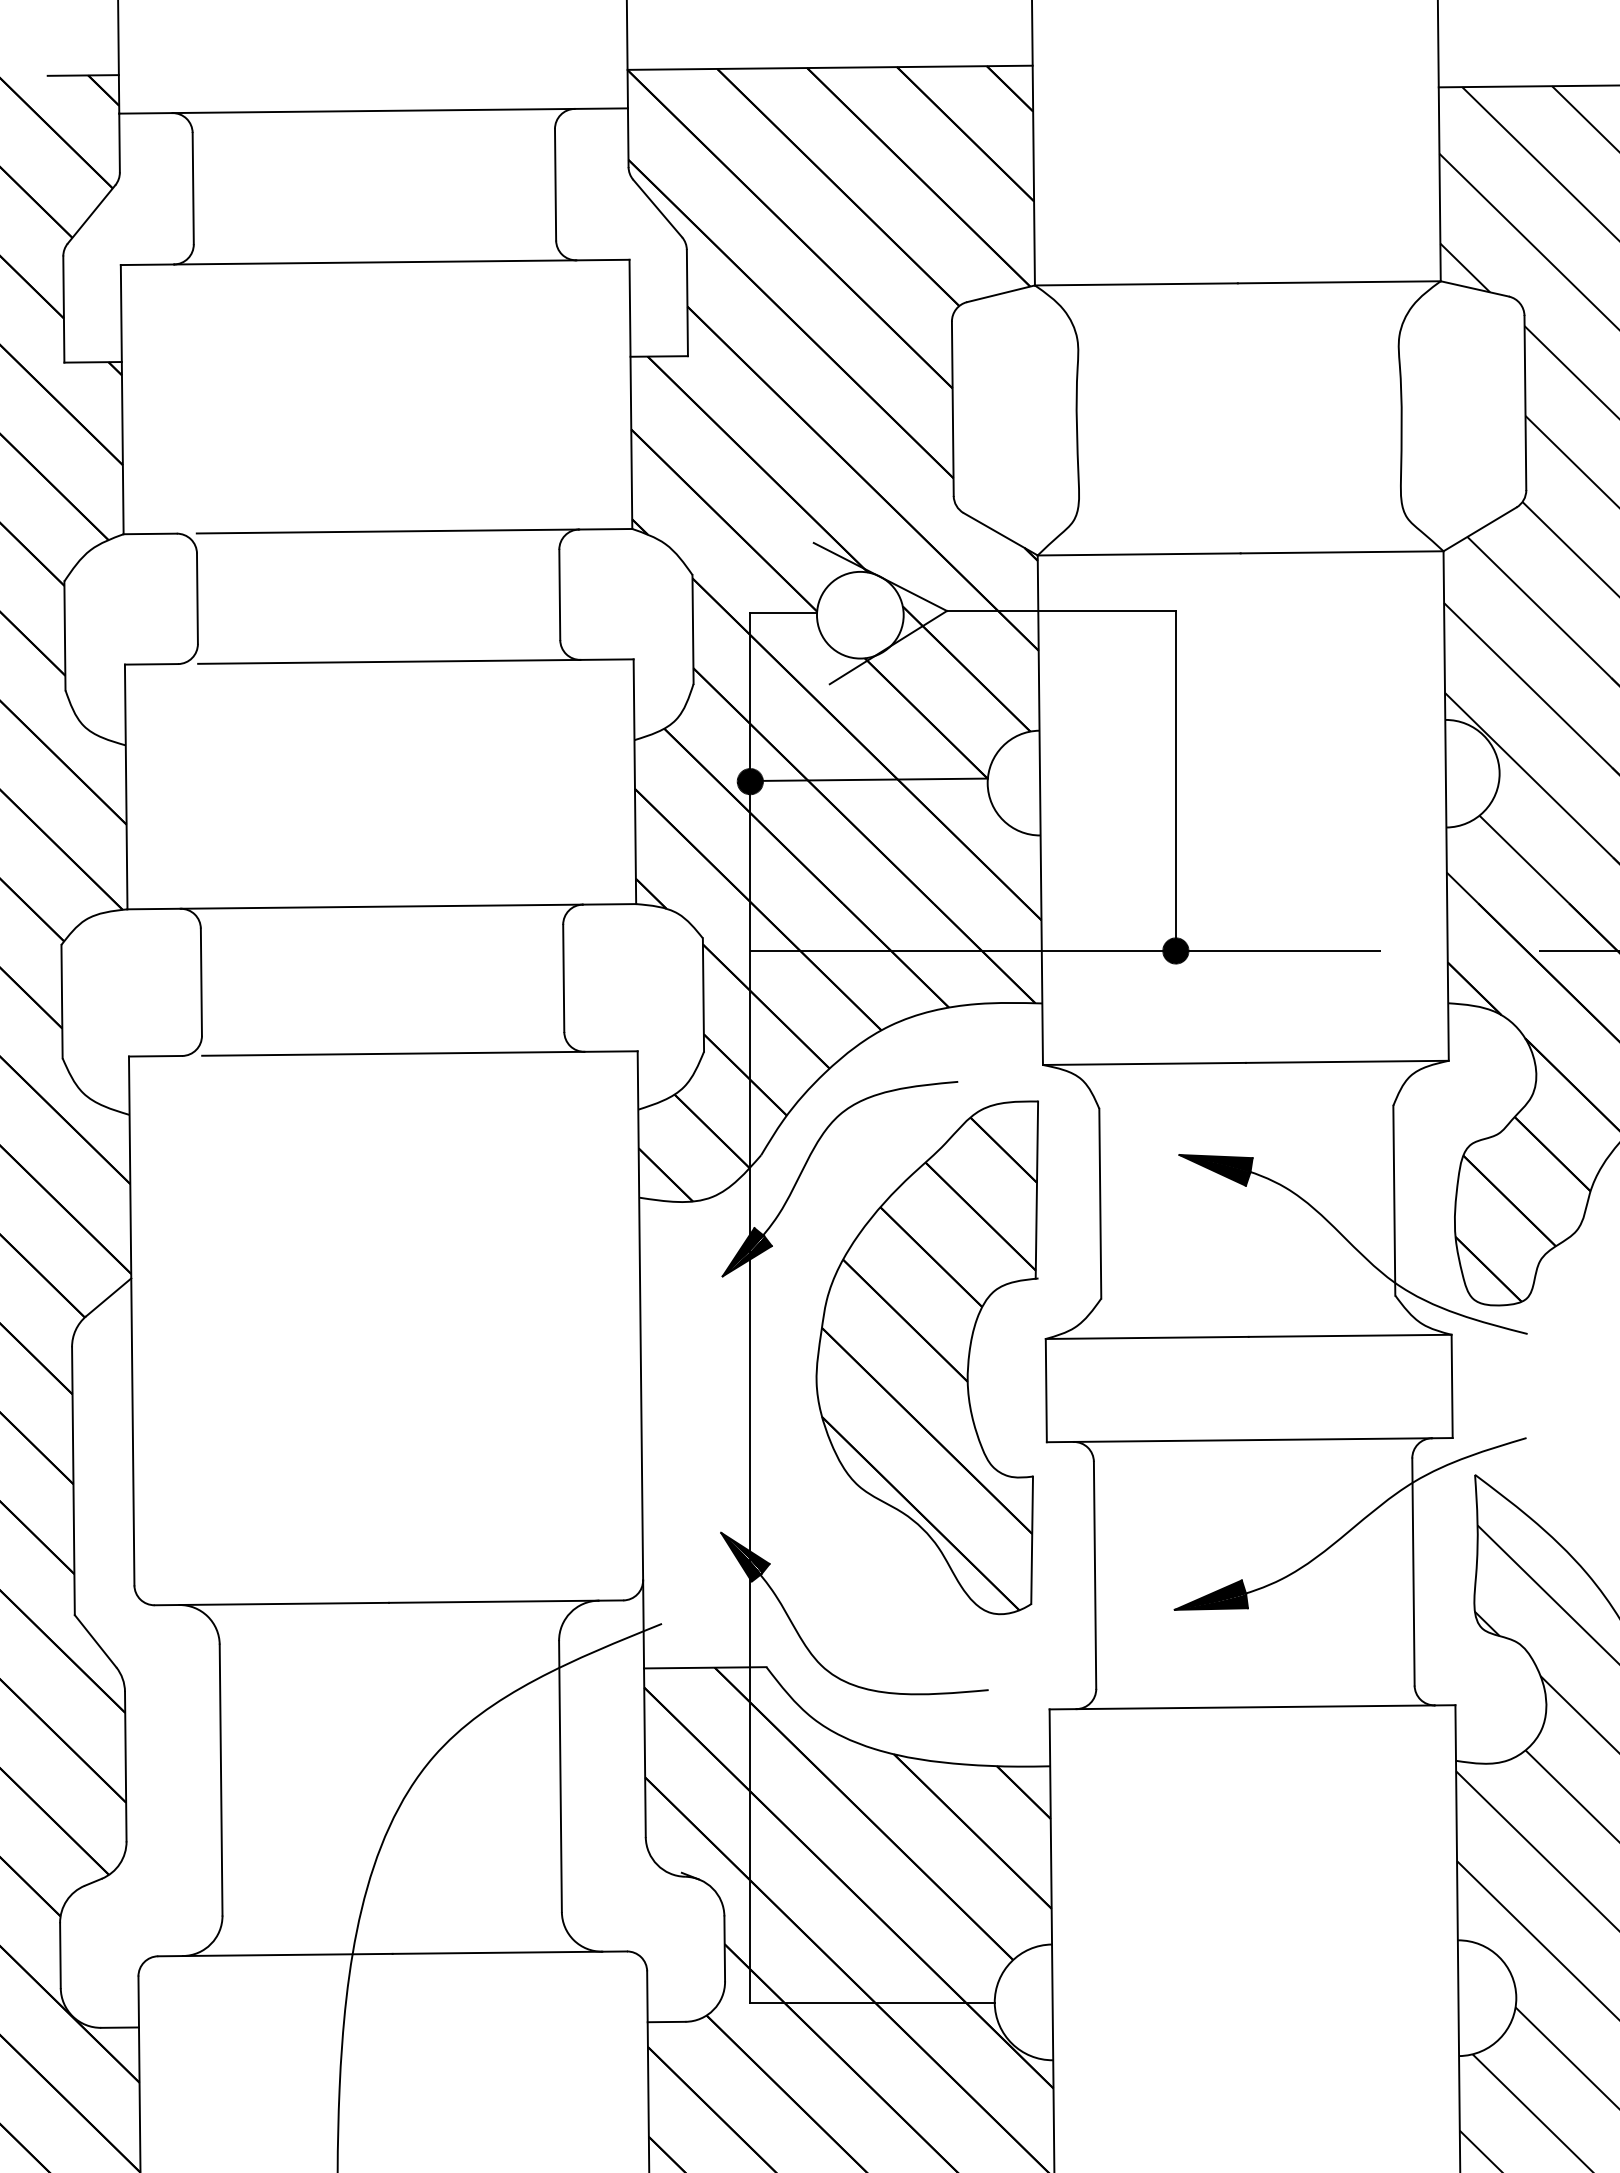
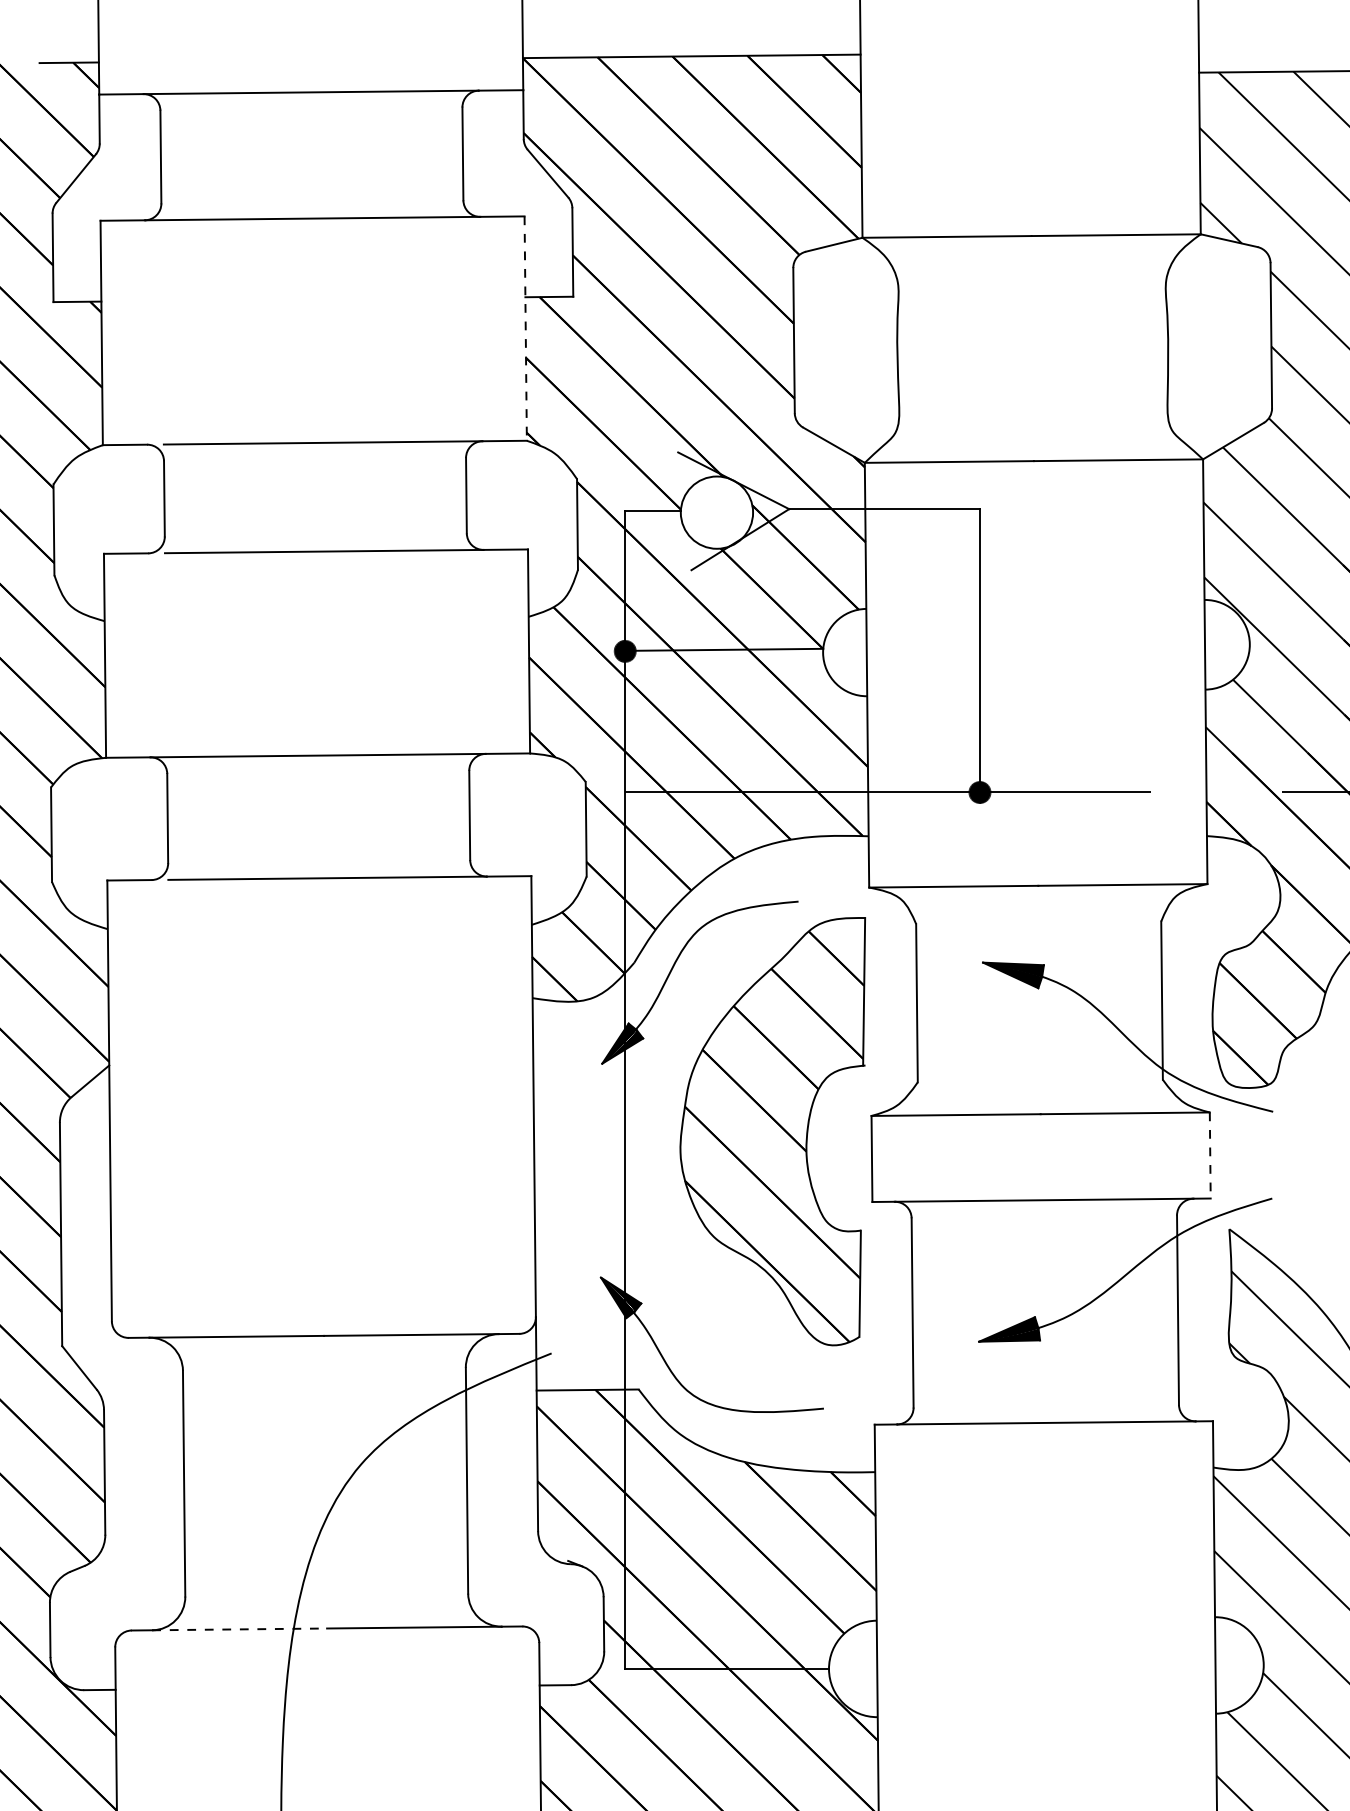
line: (630, 395) -> (525, 329), solid -> dashed
line: (1452, 1386) -> (1210, 1155), solid -> dashed
line: (288, 1955) -> (240, 1629), solid -> dashed

